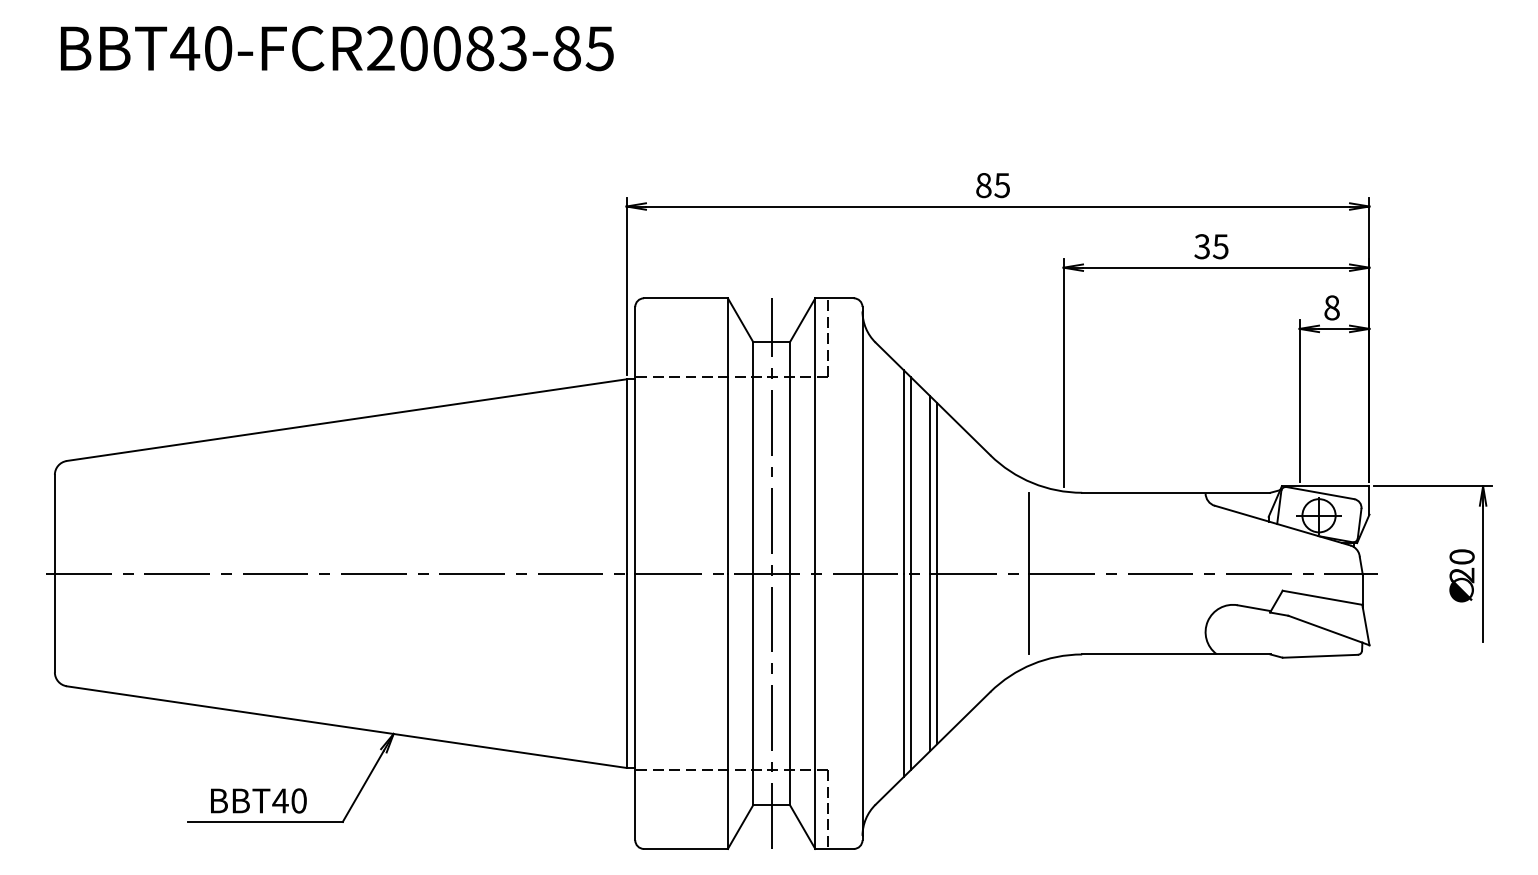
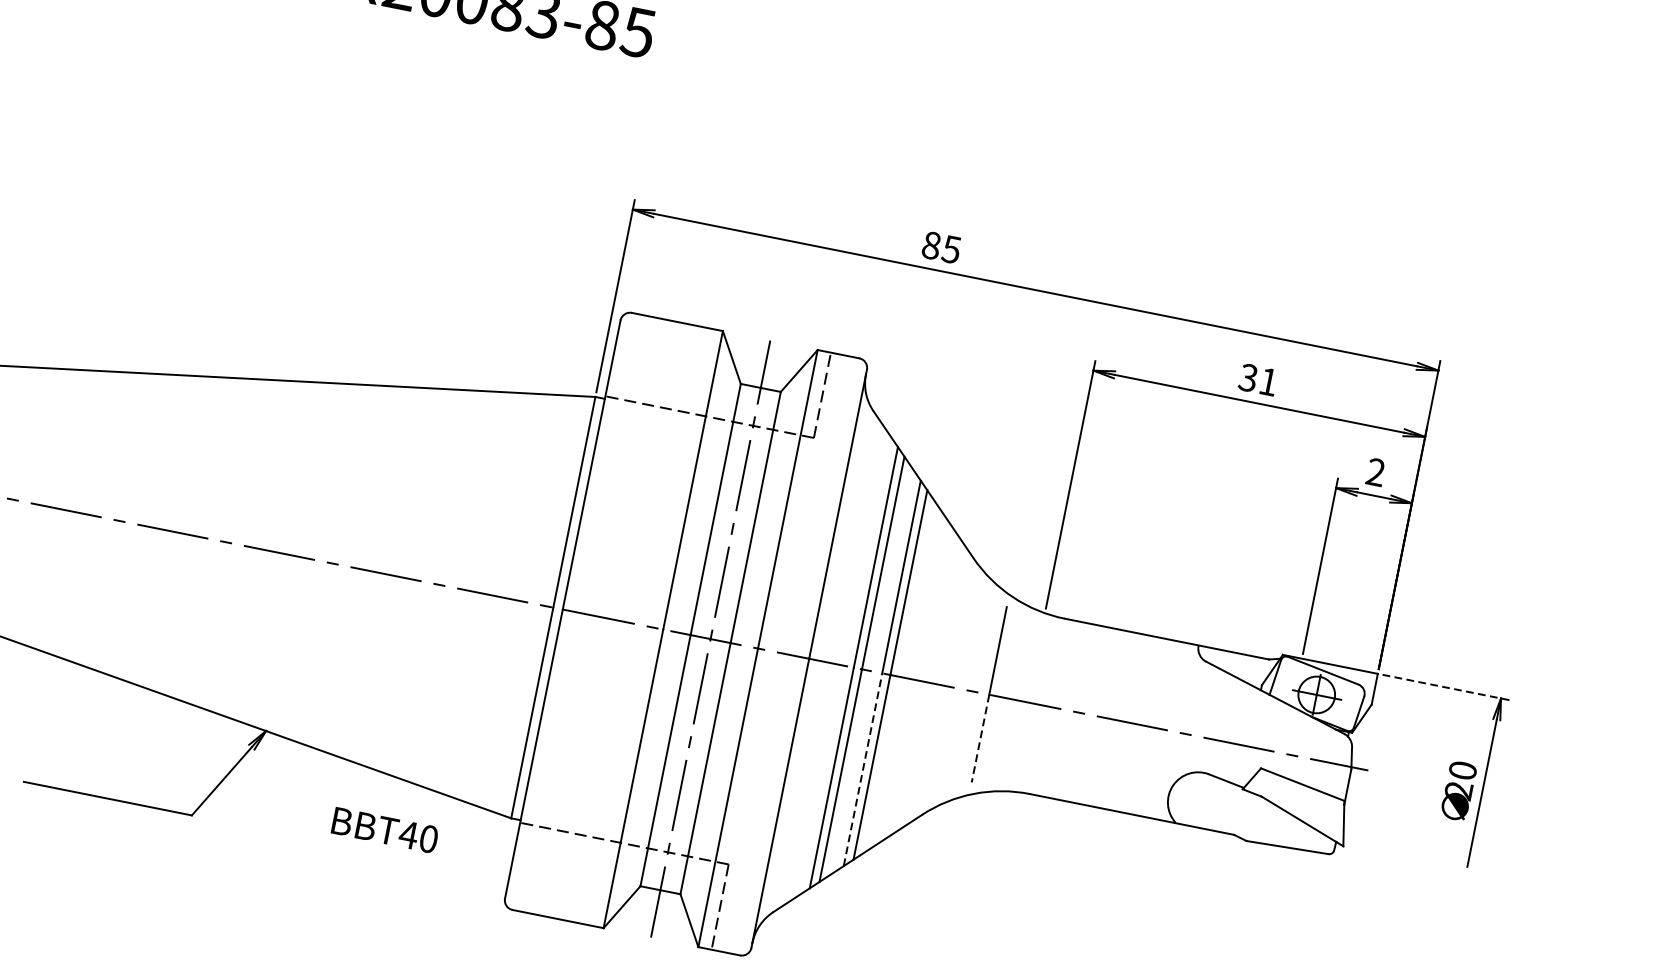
text: (992, 185) -> (940, 247), moved
text: (1220, 246) -> (1268, 381), 35 -> 31
text: (1331, 307) -> (1375, 471), 8 -> 2
line: (1433, 486) -> (1447, 688), solid -> dashed
line: (1028, 614) -> (980, 739), solid -> dashed
line: (929, 662) -> (862, 769), solid -> dashed
text: (258, 800) -> (384, 829), moved

